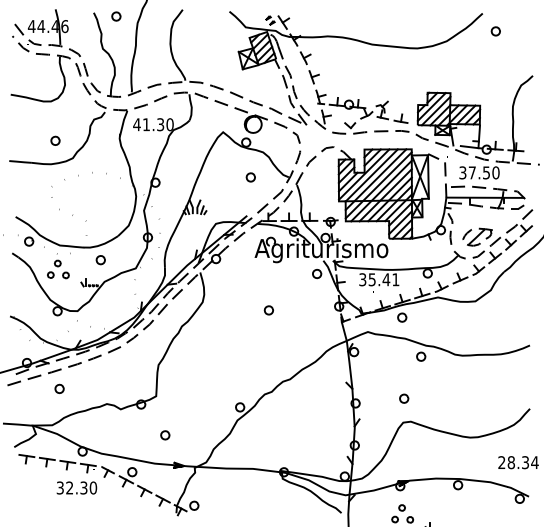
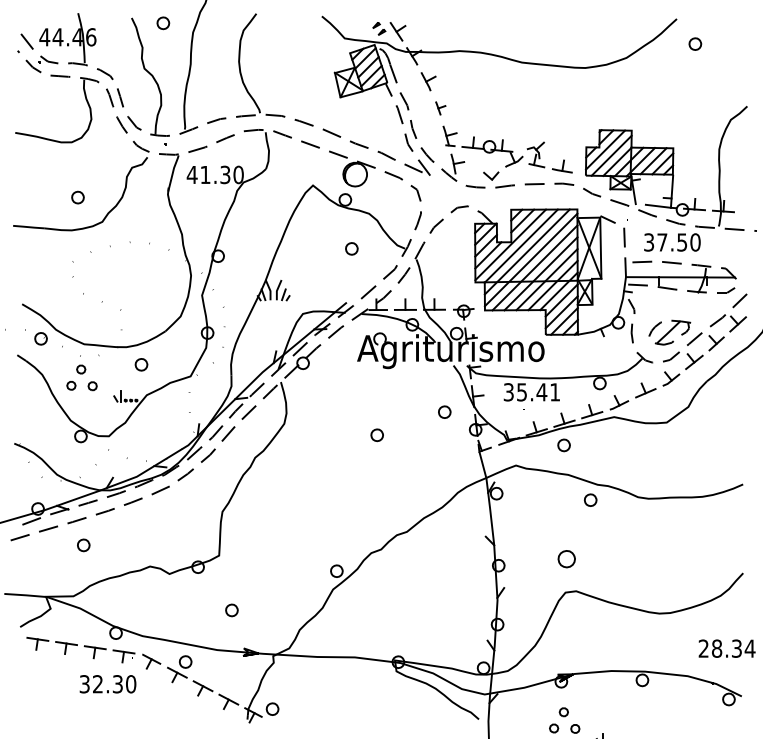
part: (314, 77) -> (440, 108), size x0.7
part: (316, 273) -> (444, 411), moved
part: (403, 398) -> (566, 558), size x1.4

